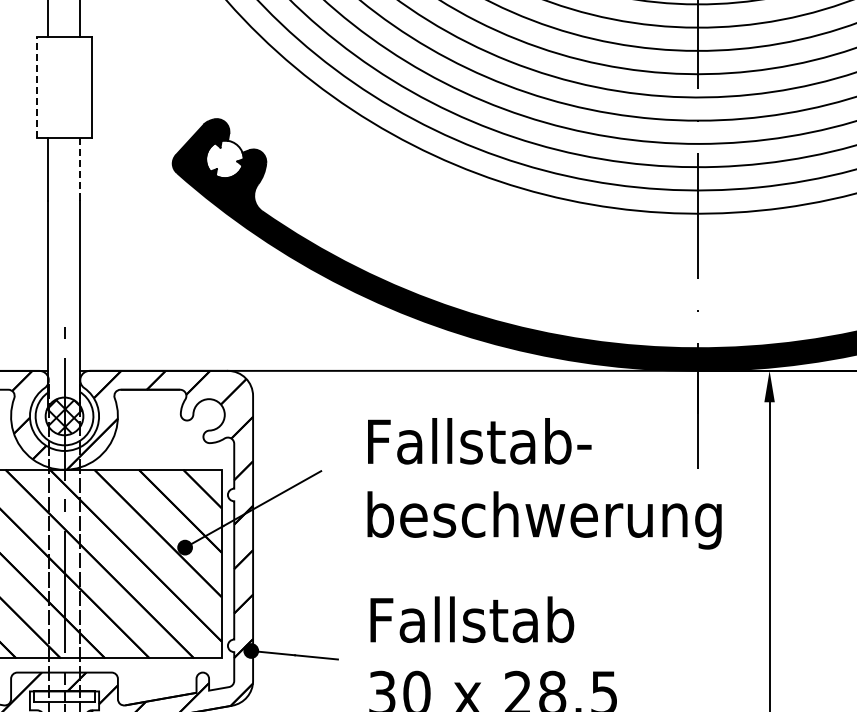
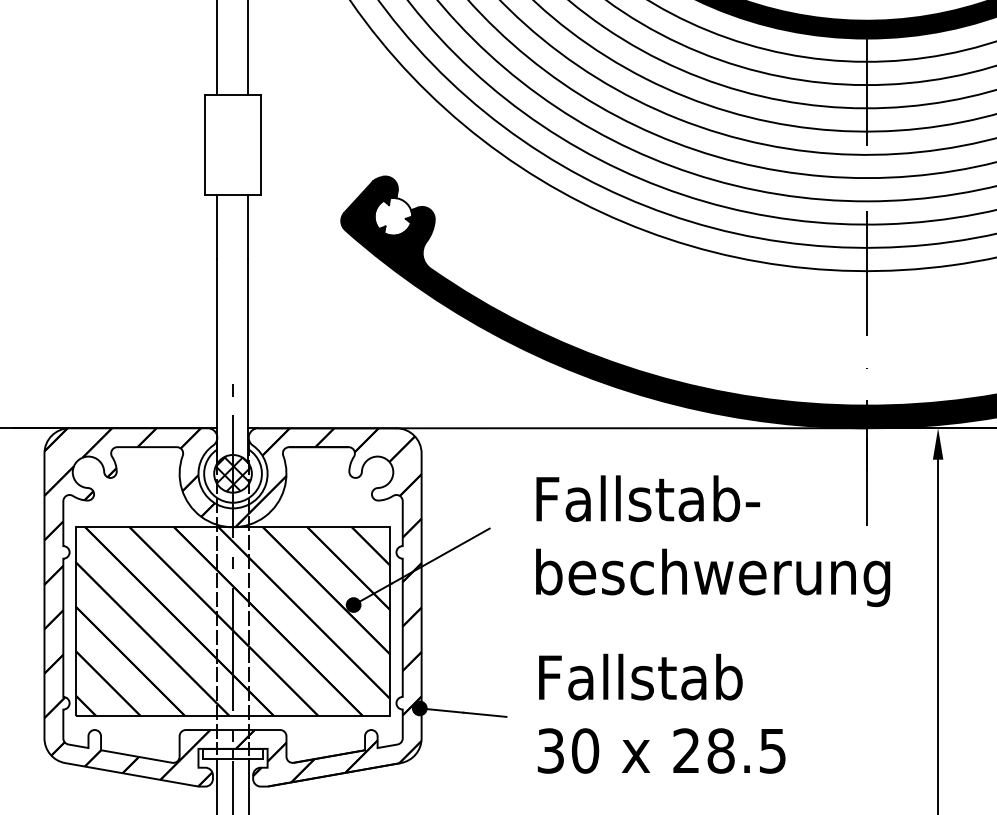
line: (36, 87) -> (205, 144), dashed -> solid
line: (79, 169) -> (248, 226), dashed -> solid

